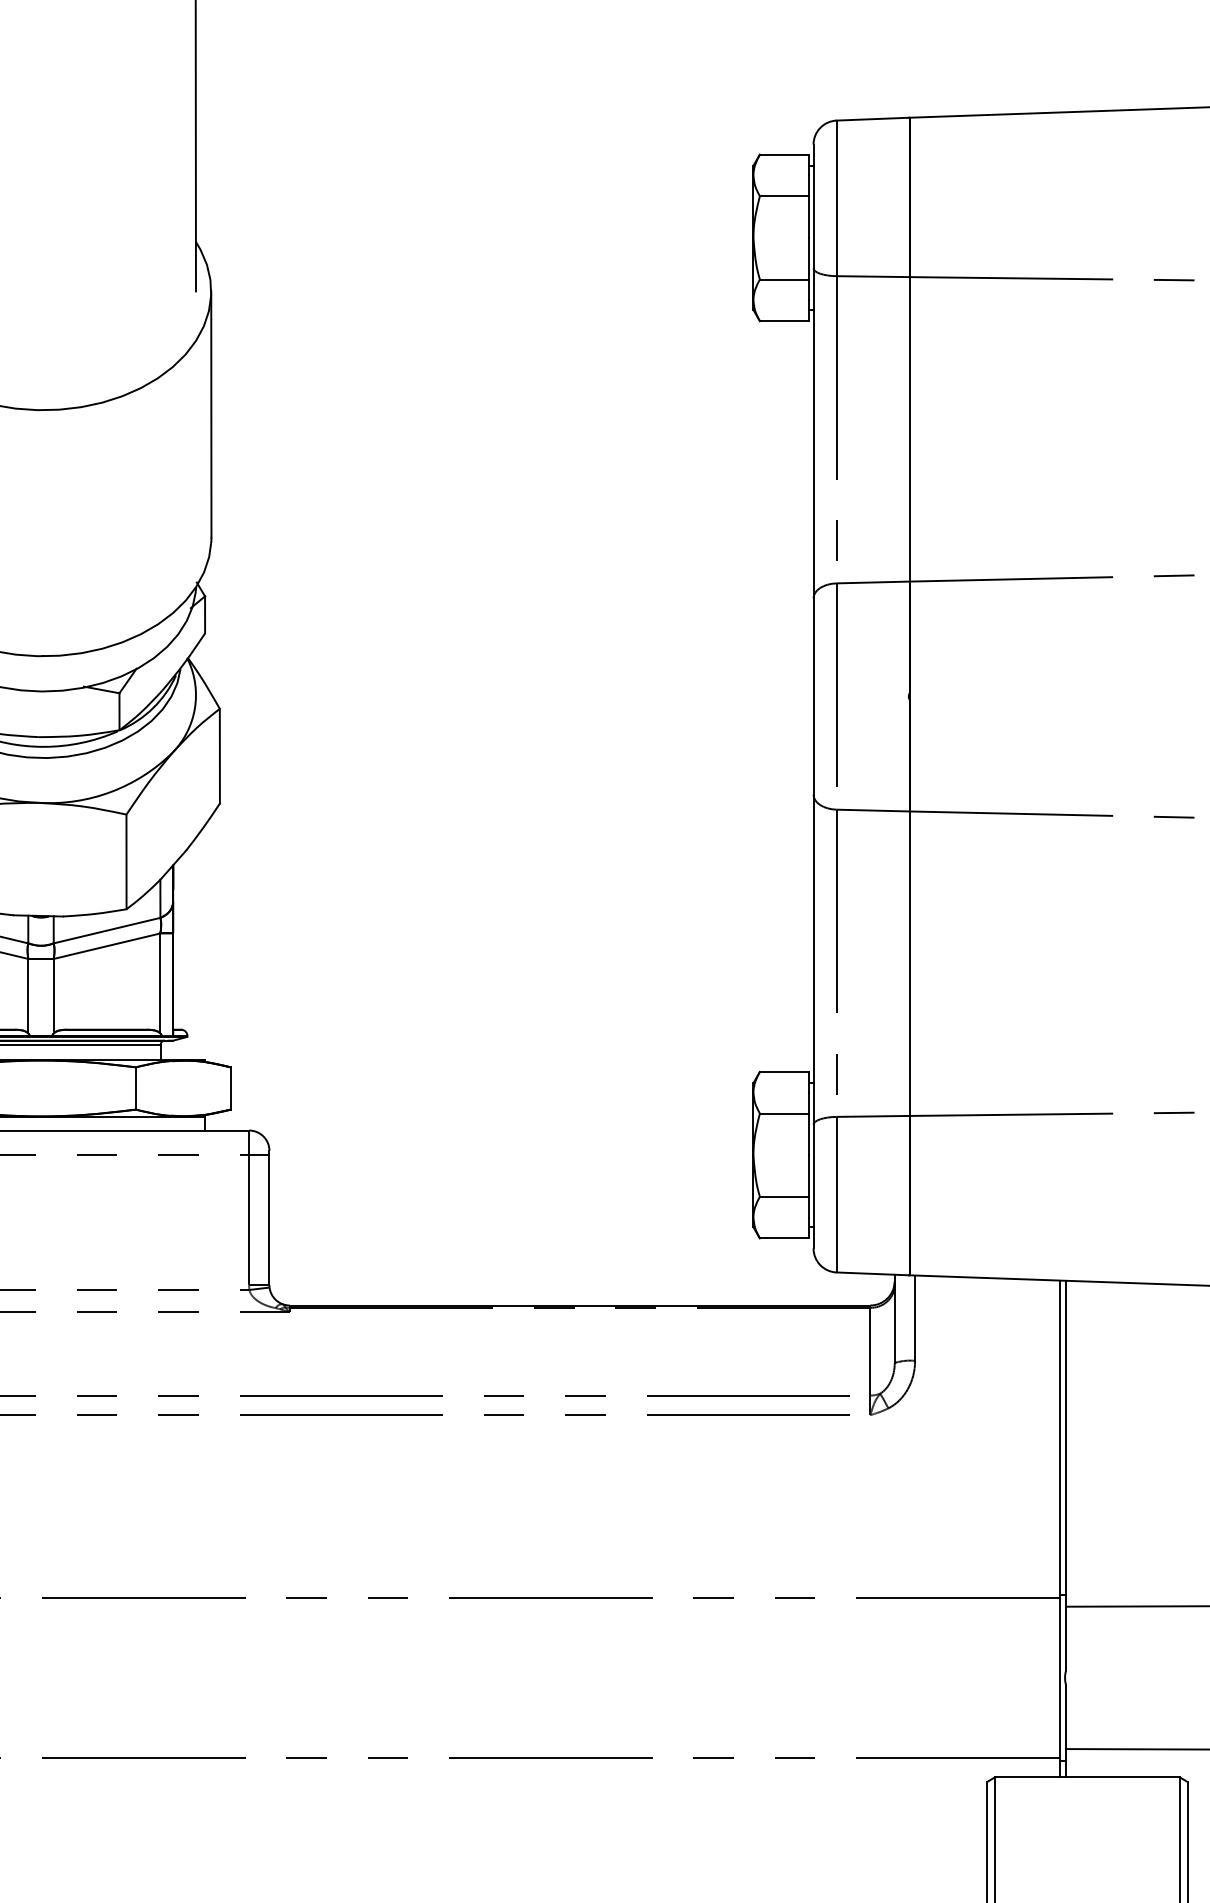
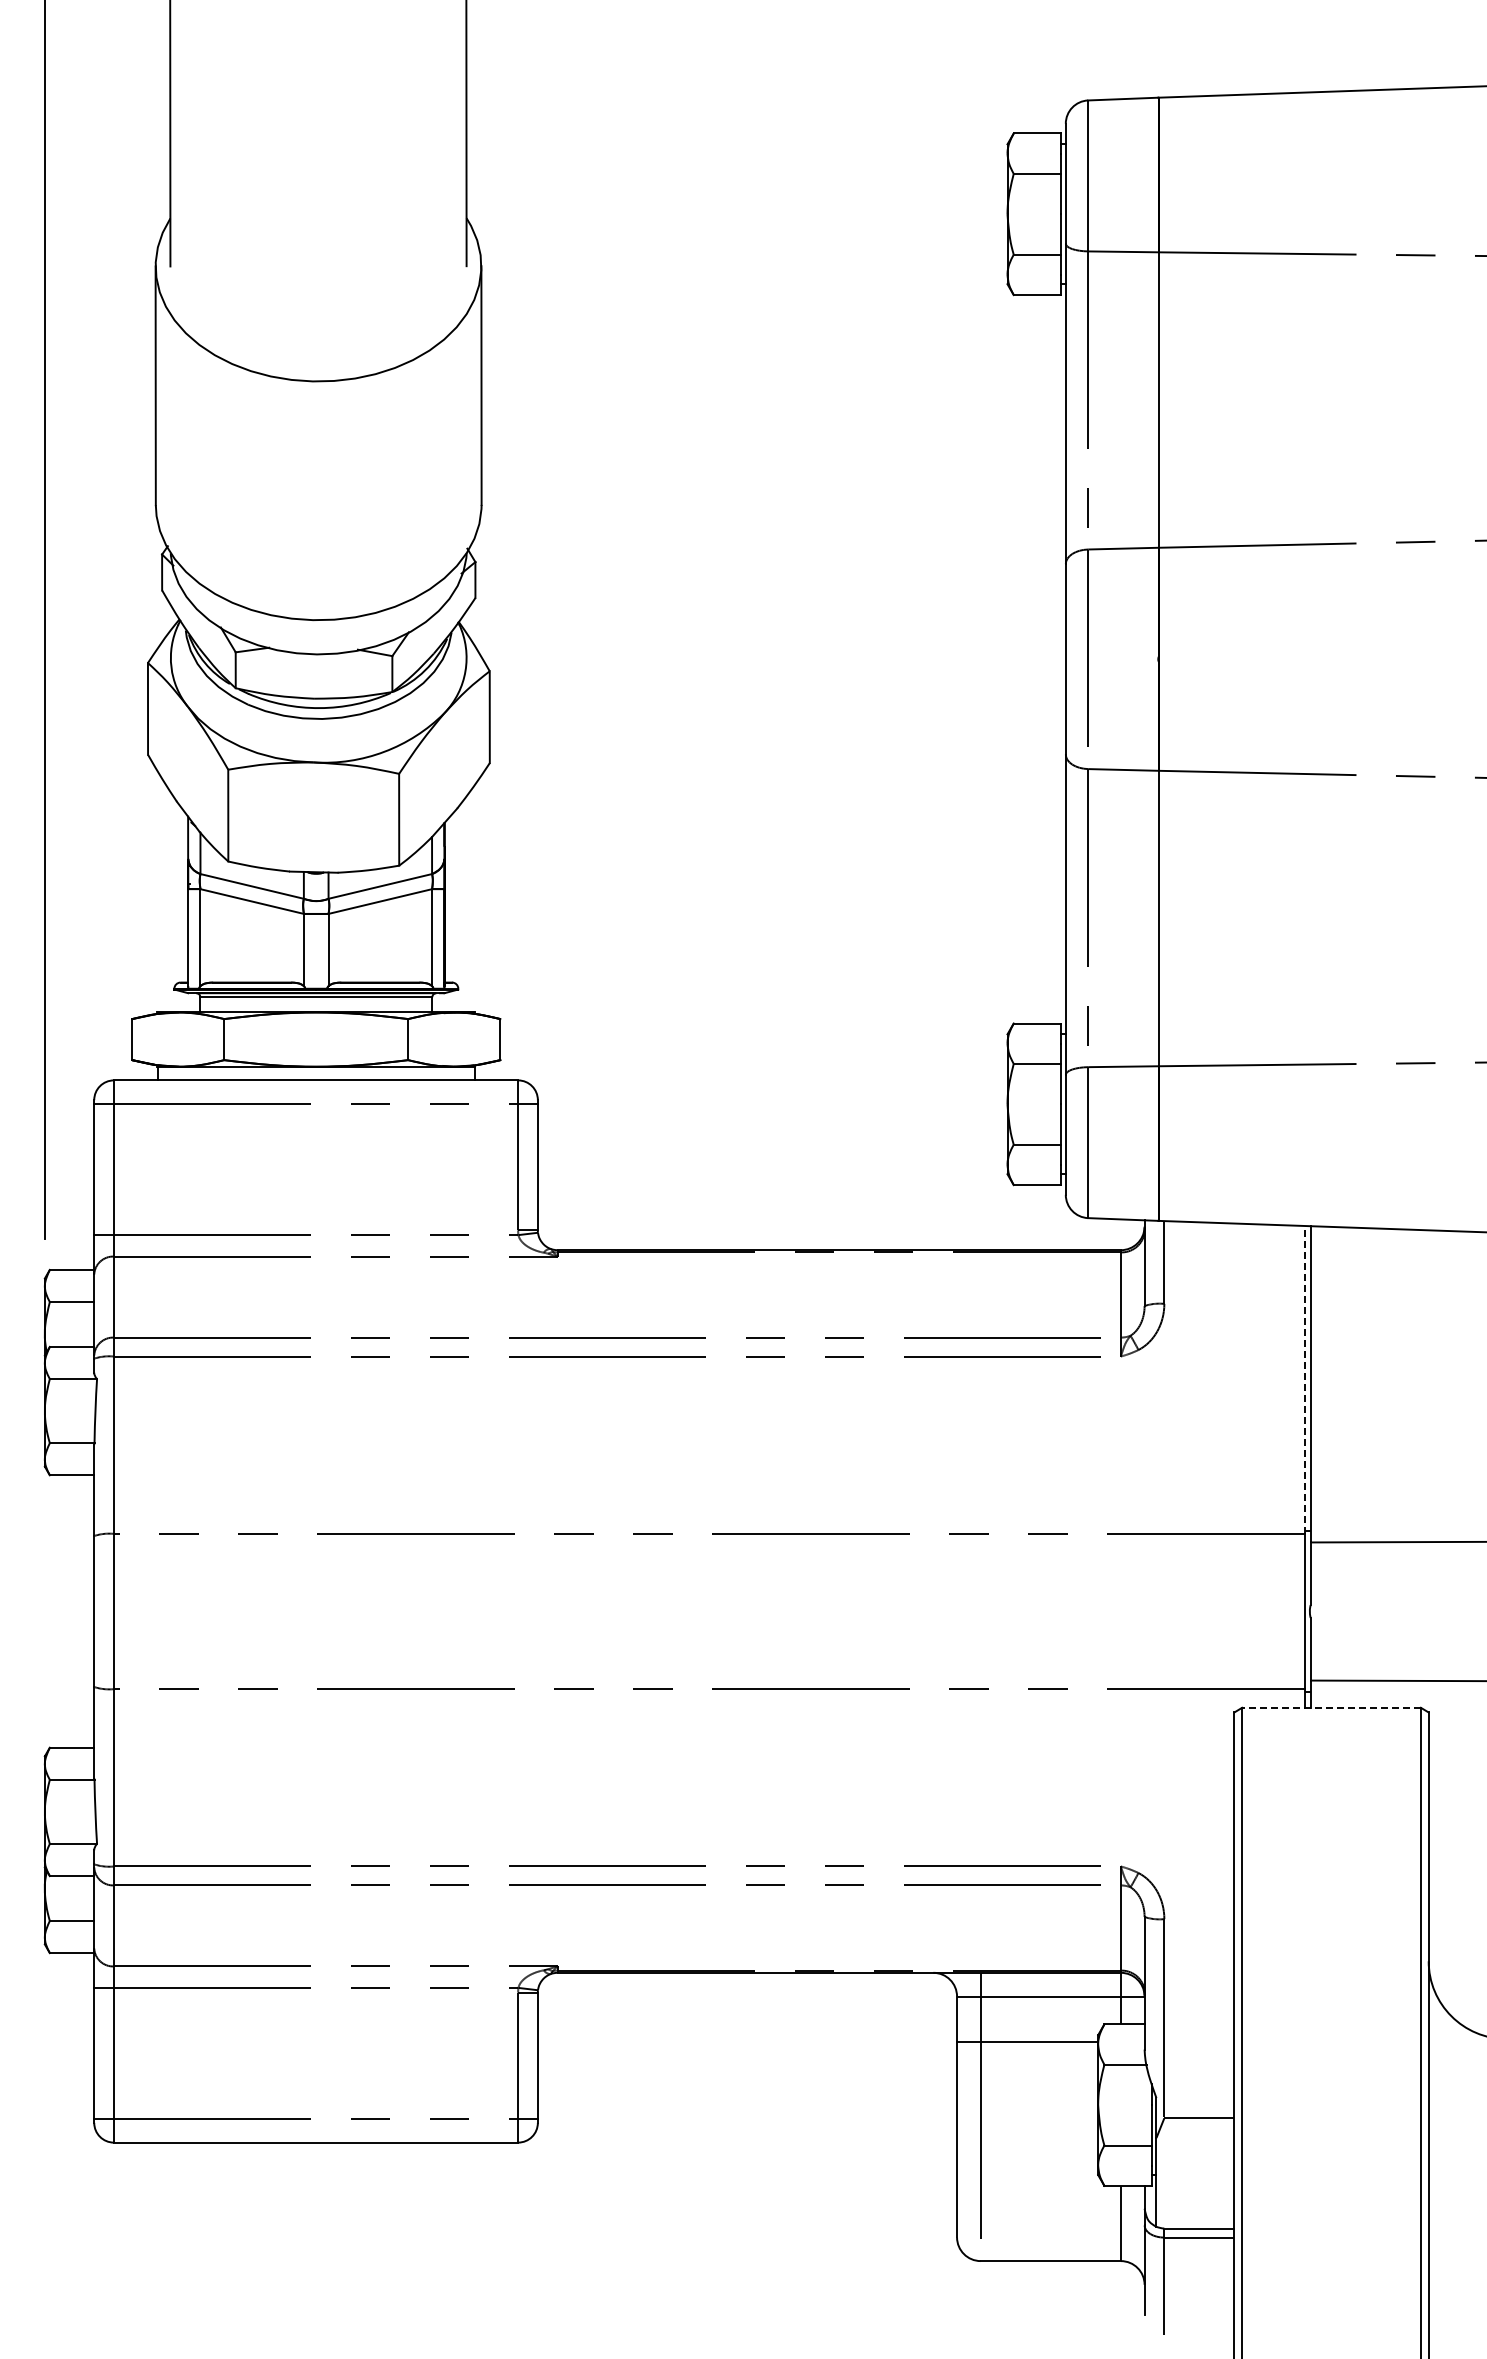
line: (1059, 1438) -> (1304, 1379), solid -> dashed
line: (1087, 1776) -> (1331, 1707), solid -> dashed

